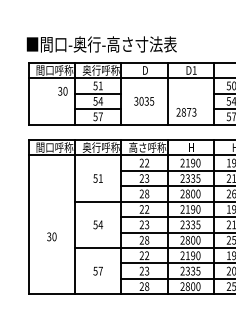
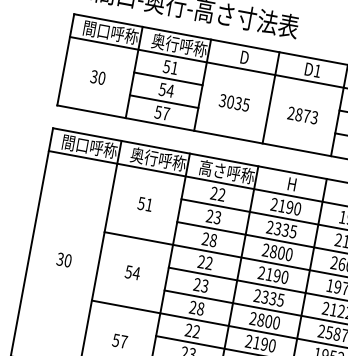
text: (62, 91) -> (97, 77), moved
text: (186, 112) -> (302, 115), moved
text: (51, 236) -> (63, 259), moved

